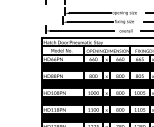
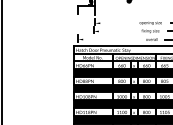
line: (90, 13) -> (119, 23), removed
line: (90, 22) -> (119, 31), removed
line: (83, 30) -> (112, 39), removed

